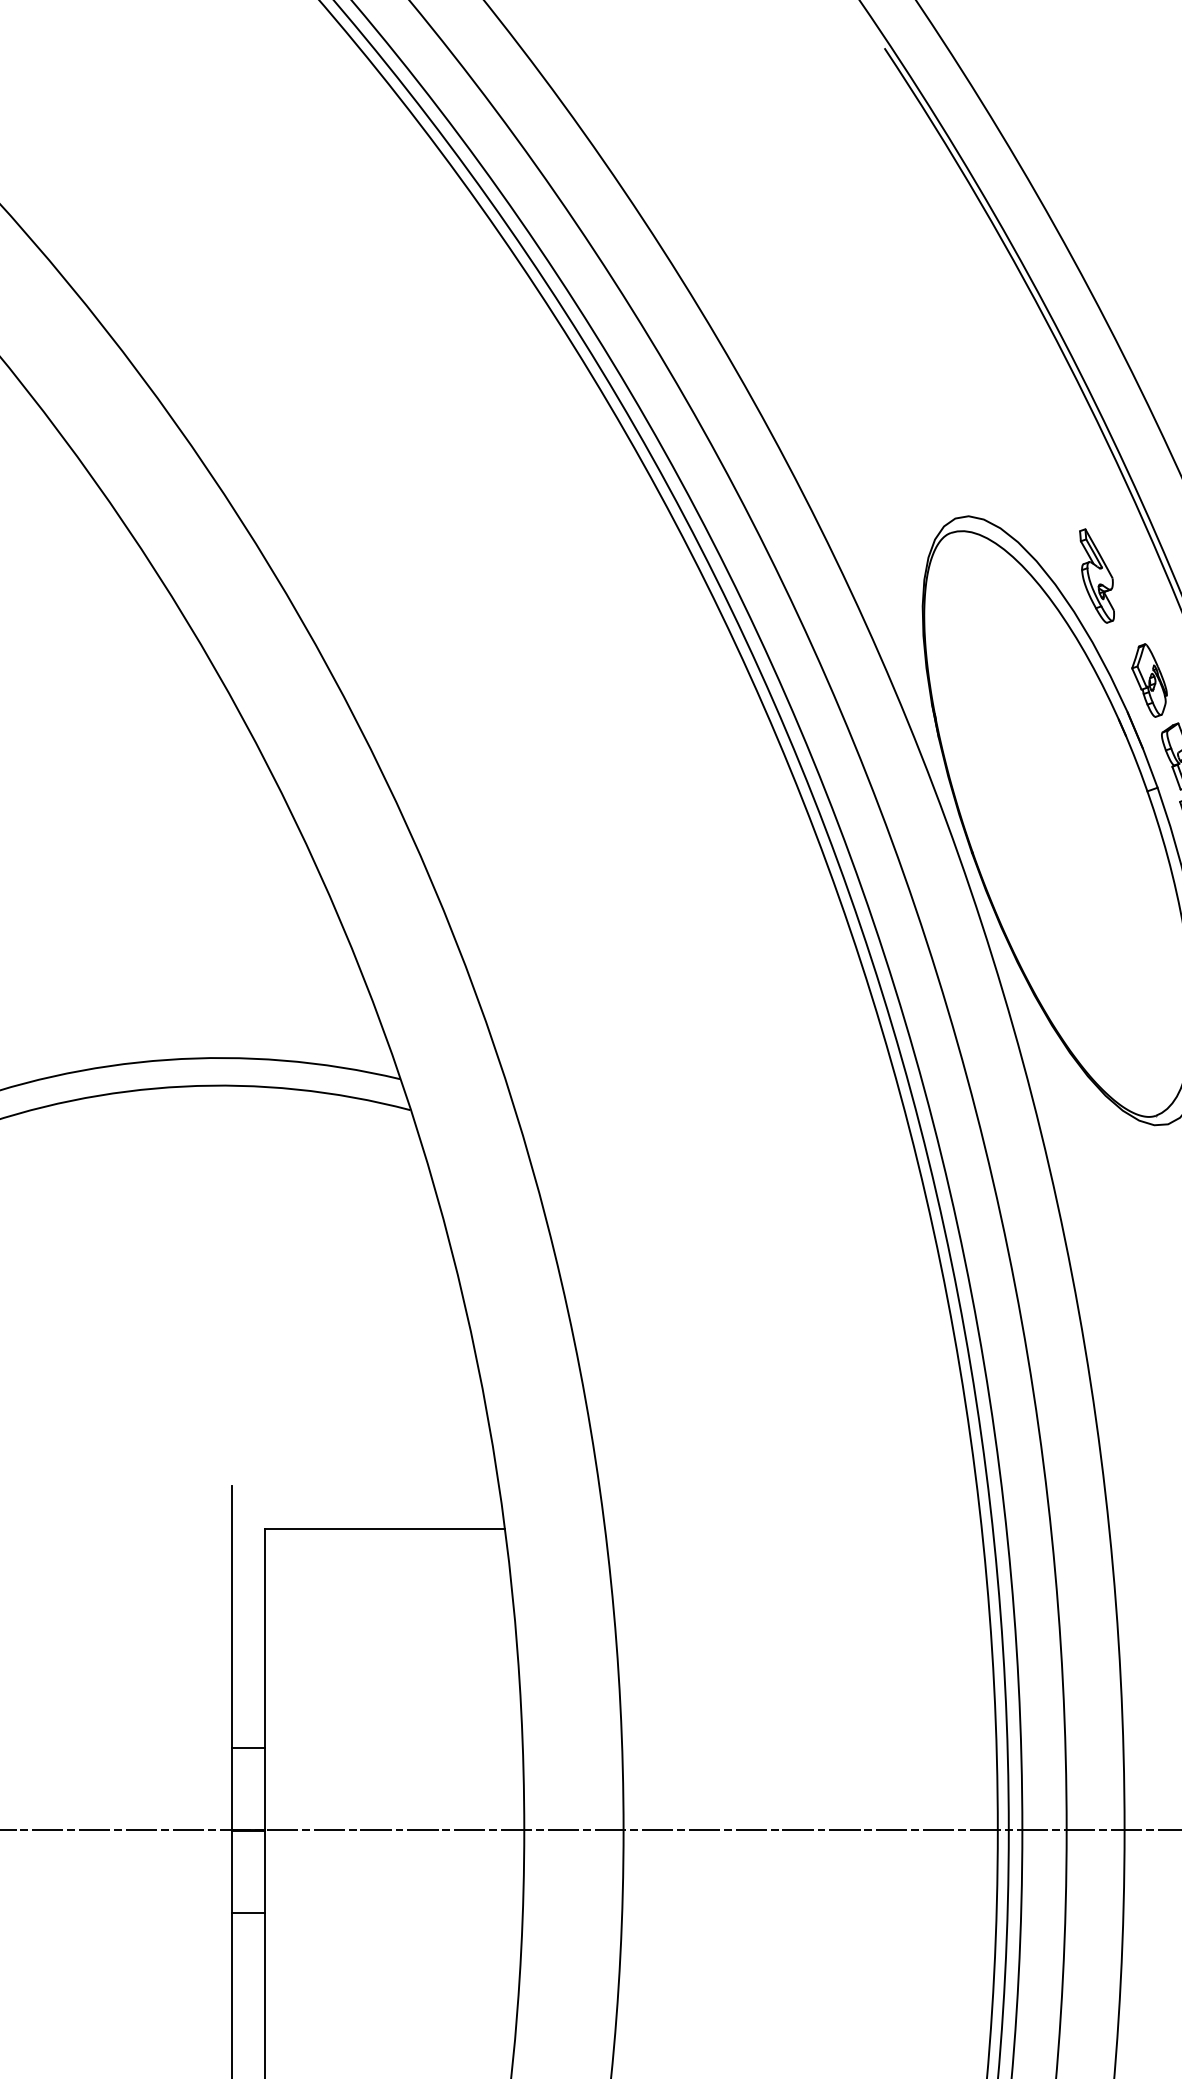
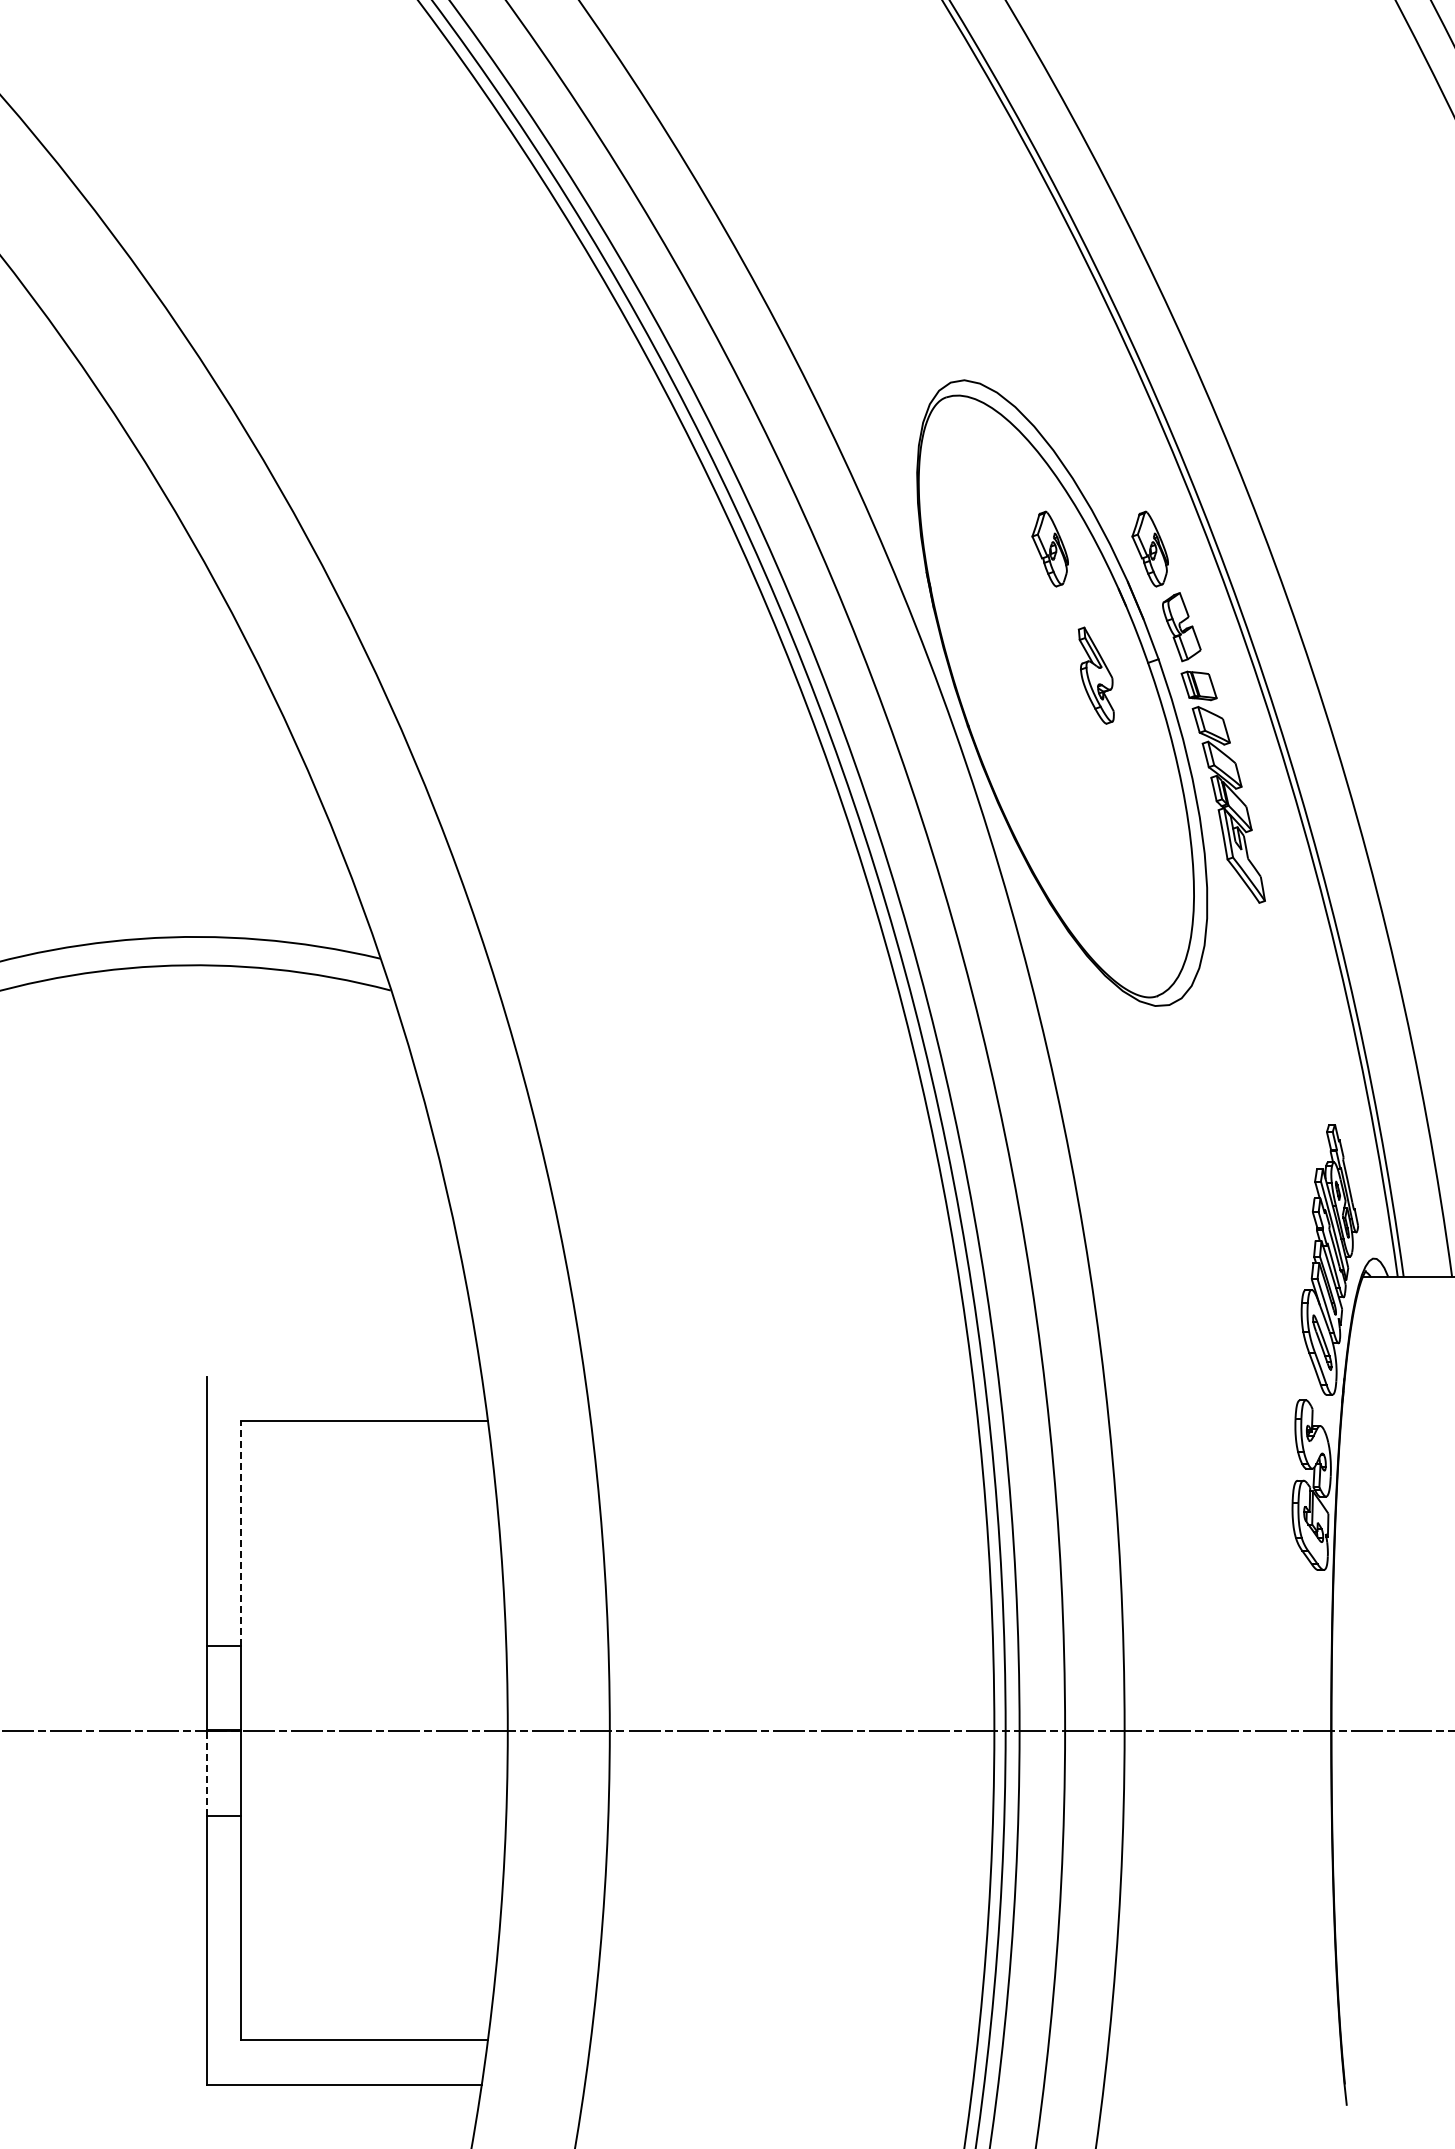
part: (1096, 575) -> (1095, 675), moved
part: (1051, 679) -> (1049, 548), added
line: (265, 1637) -> (241, 1532), solid -> dashed
line: (232, 1871) -> (207, 1772), solid -> dashed

